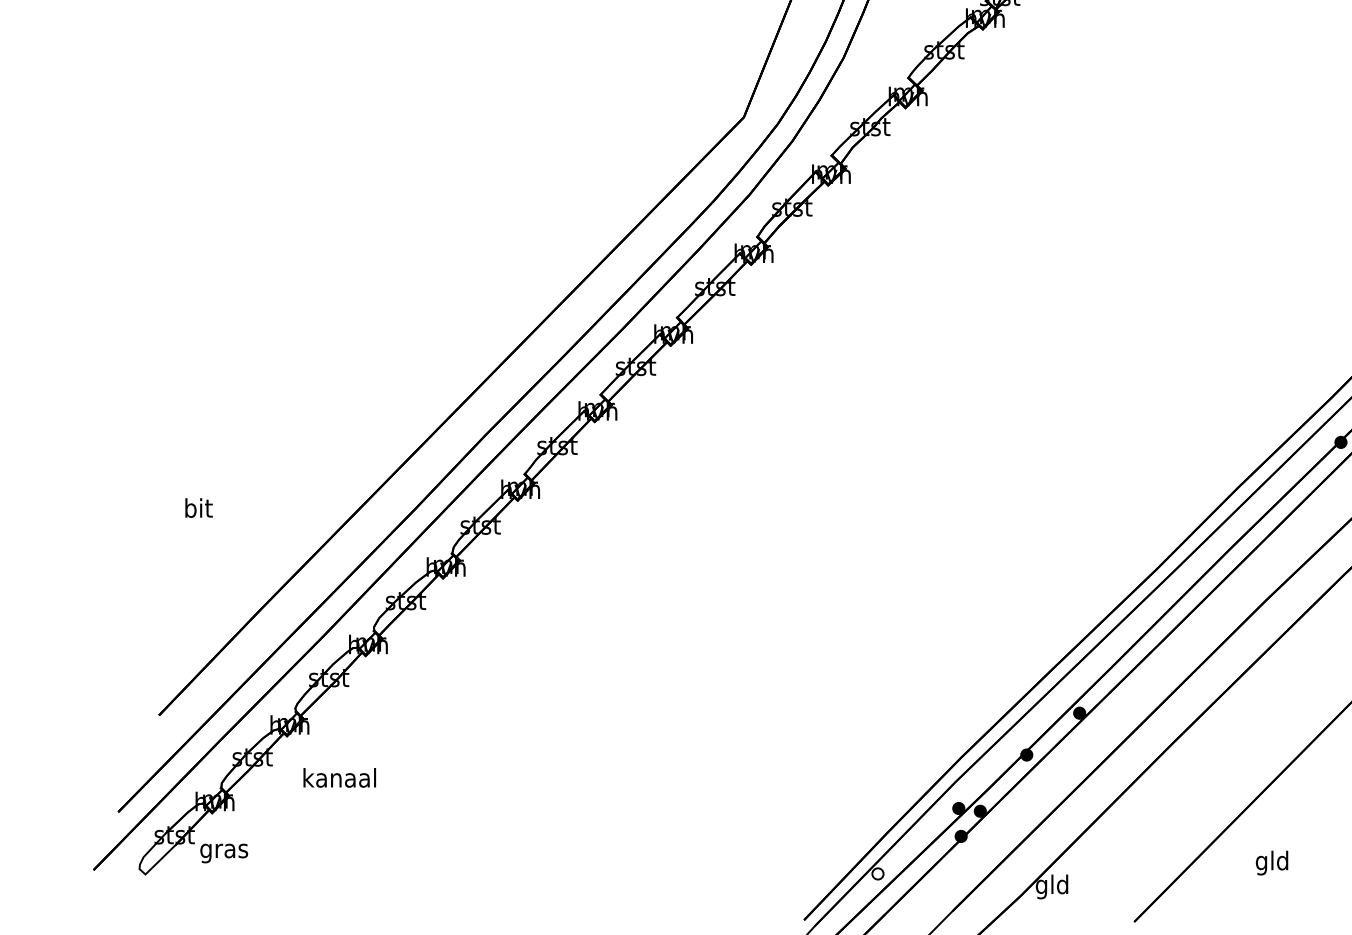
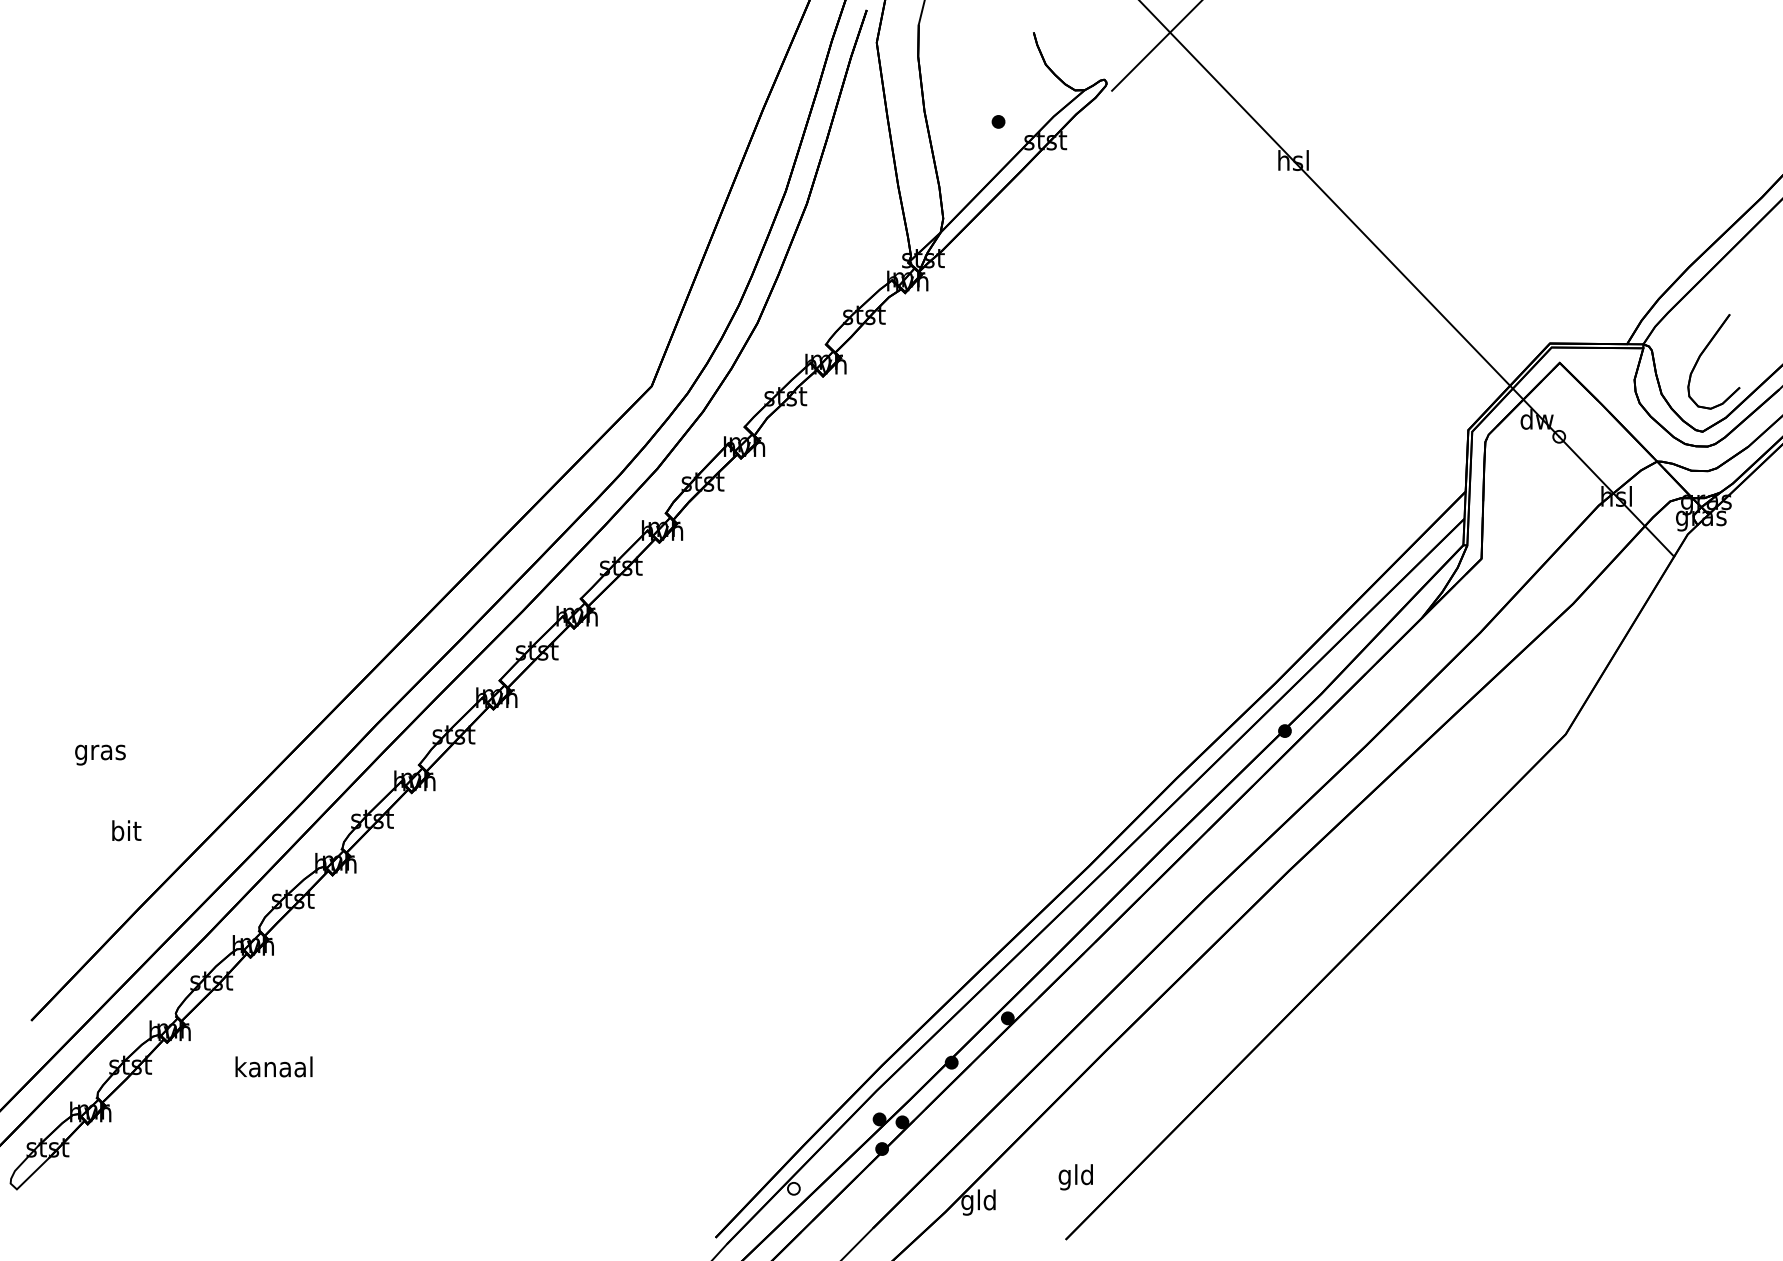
text: (198, 507) -> (126, 830), moved
text: (339, 777) -> (273, 1066), moved
text: (224, 852) -> (100, 754), moved
text: (1271, 863) -> (1075, 1177), moved

